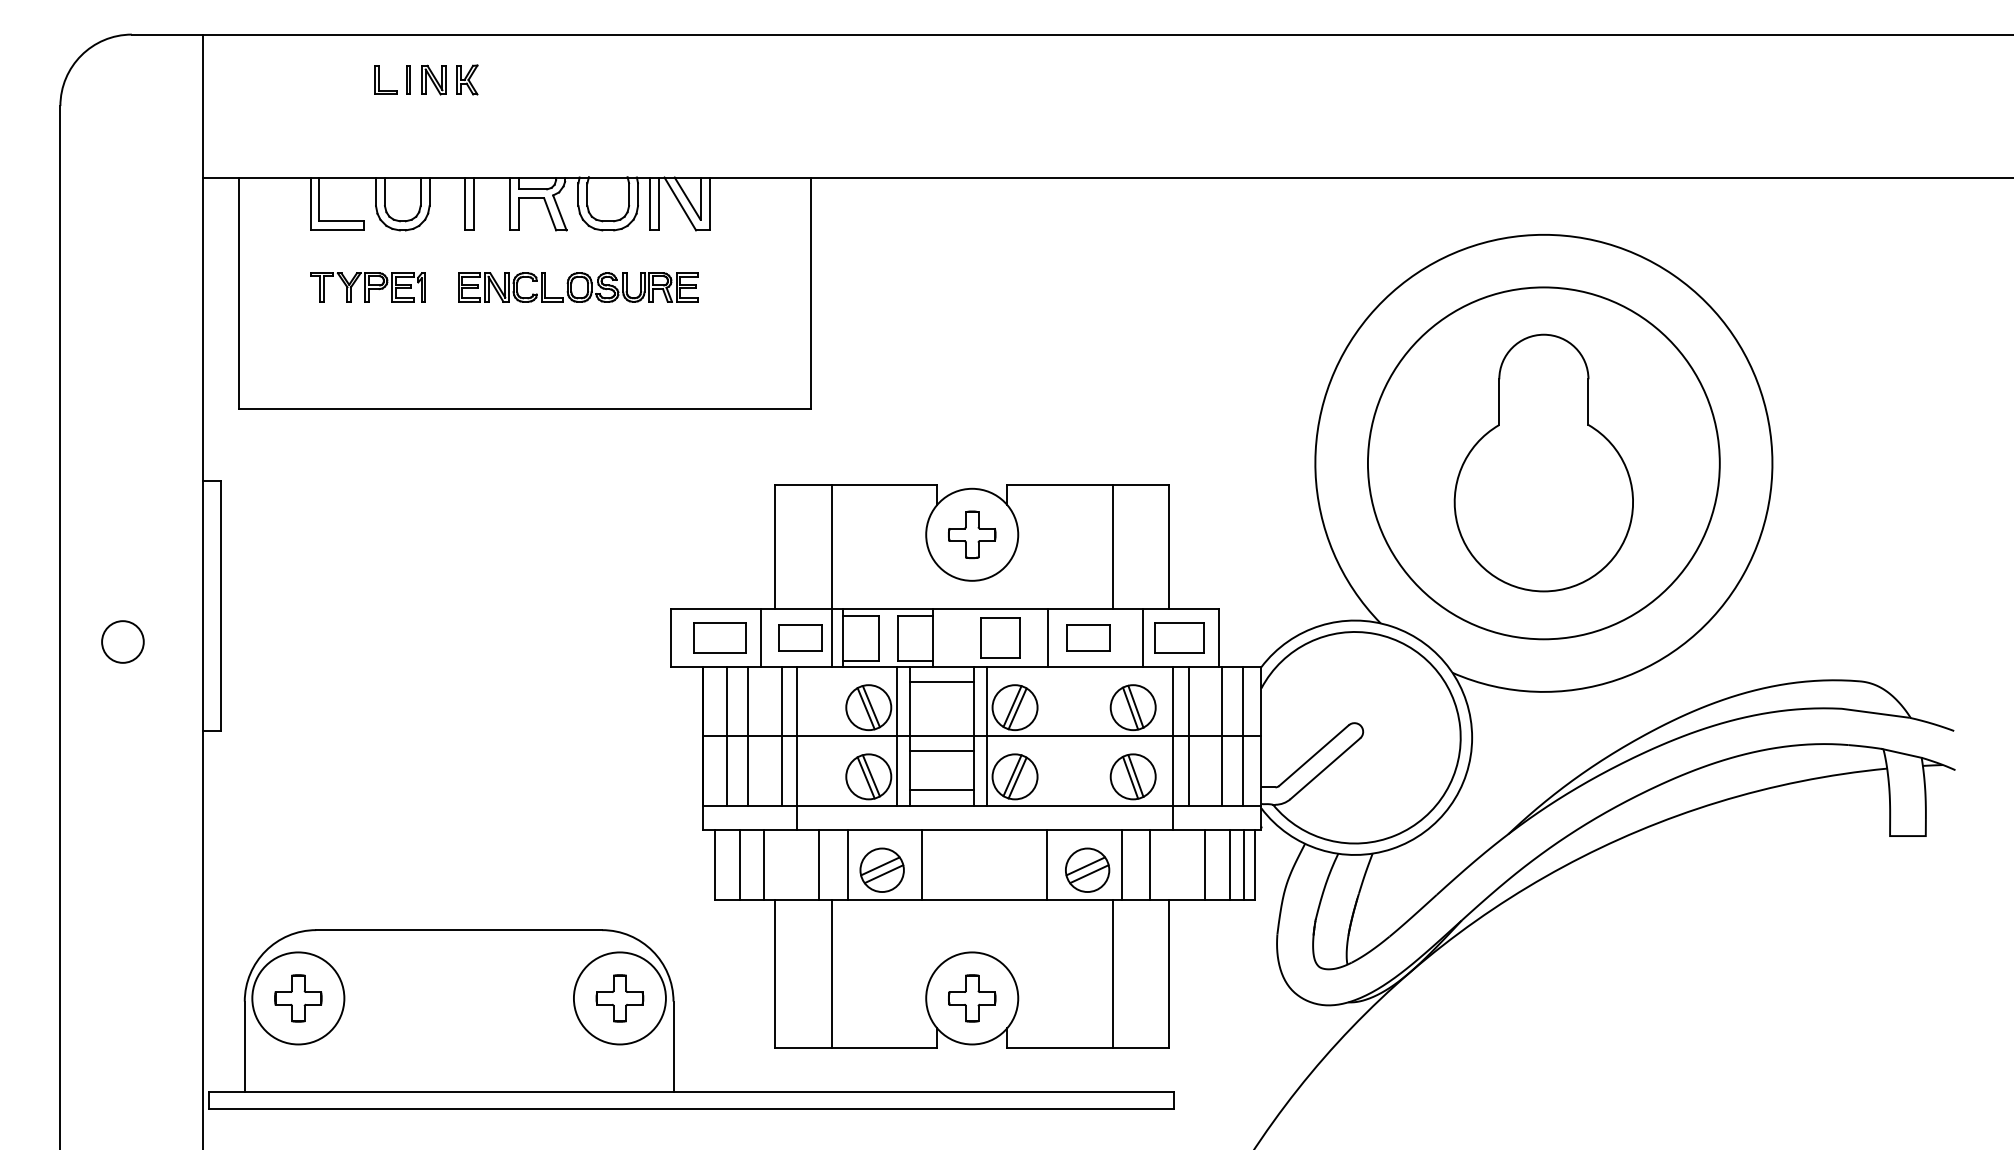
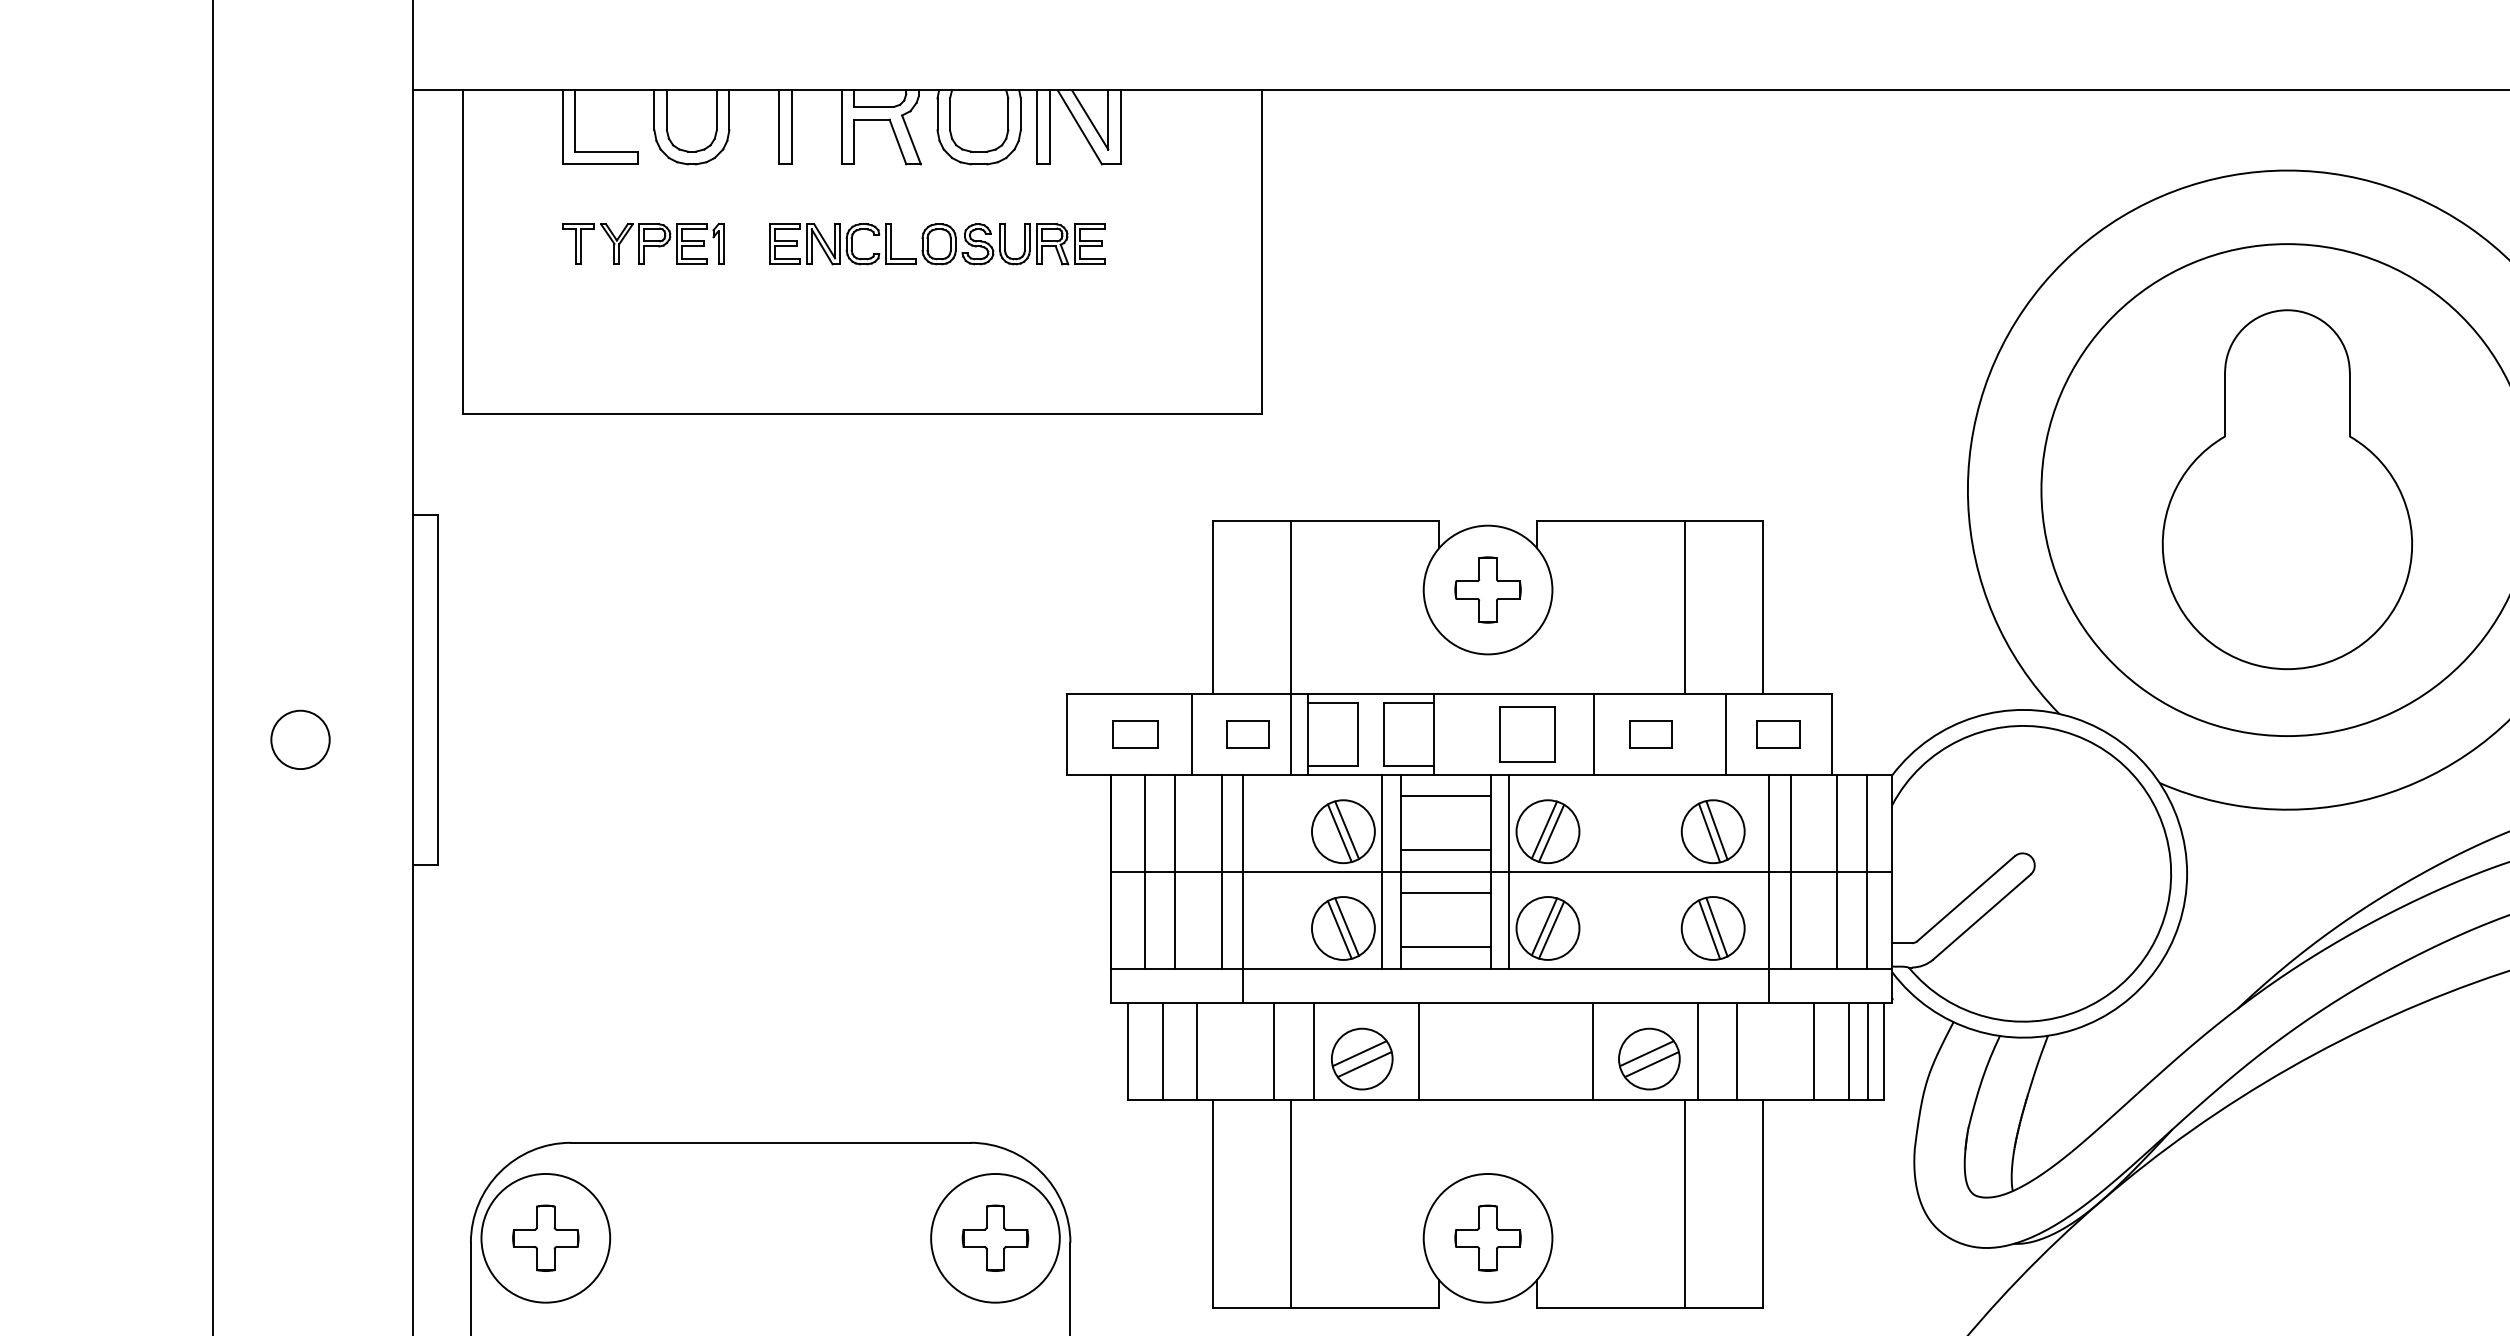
part: (720, 638) -> (1136, 735), size x0.62
part: (800, 638) -> (1247, 735), size x0.71
part: (1088, 638) -> (1650, 735), size x0.71
part: (1179, 638) -> (1777, 735), size x0.62
line: (941, 720) -> (1445, 849), added

